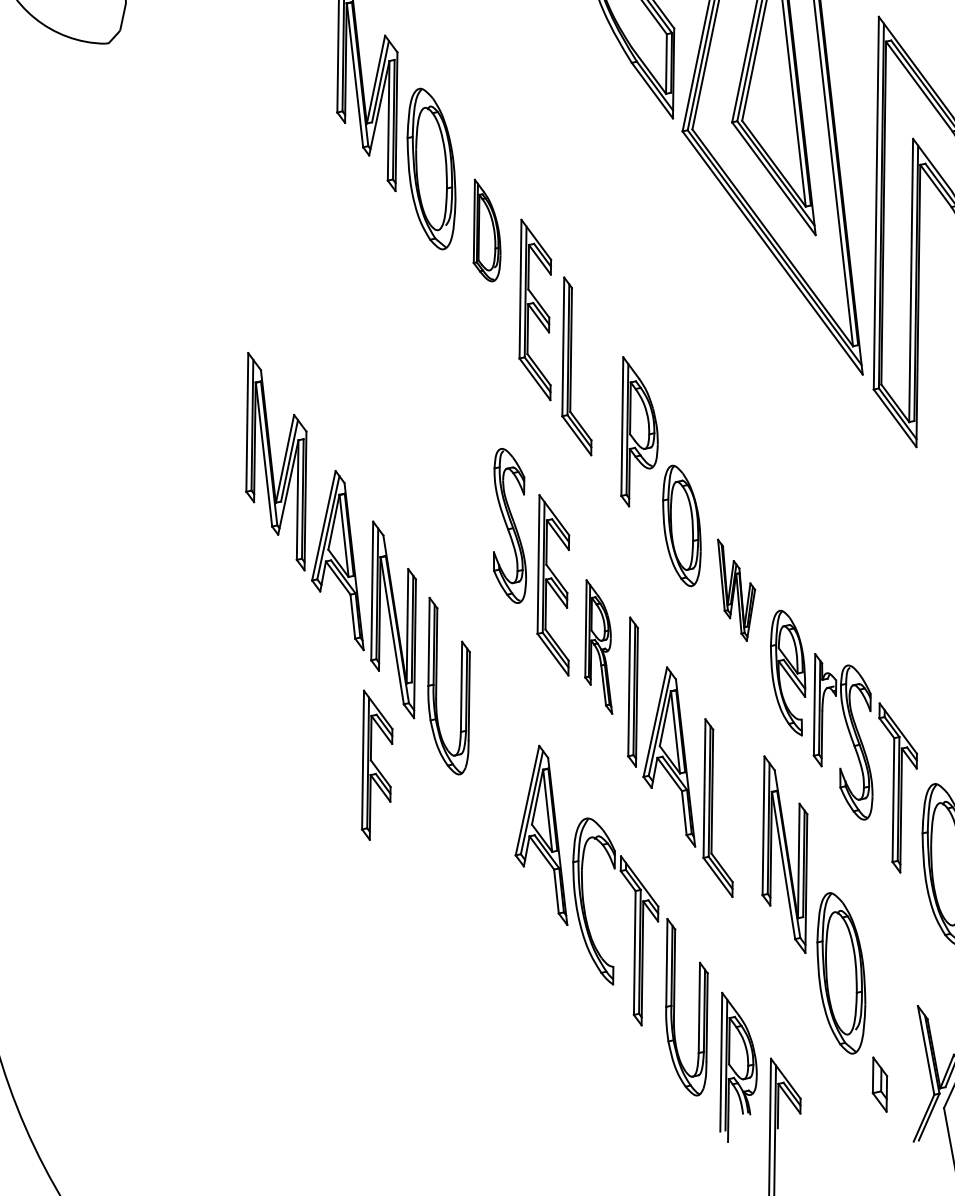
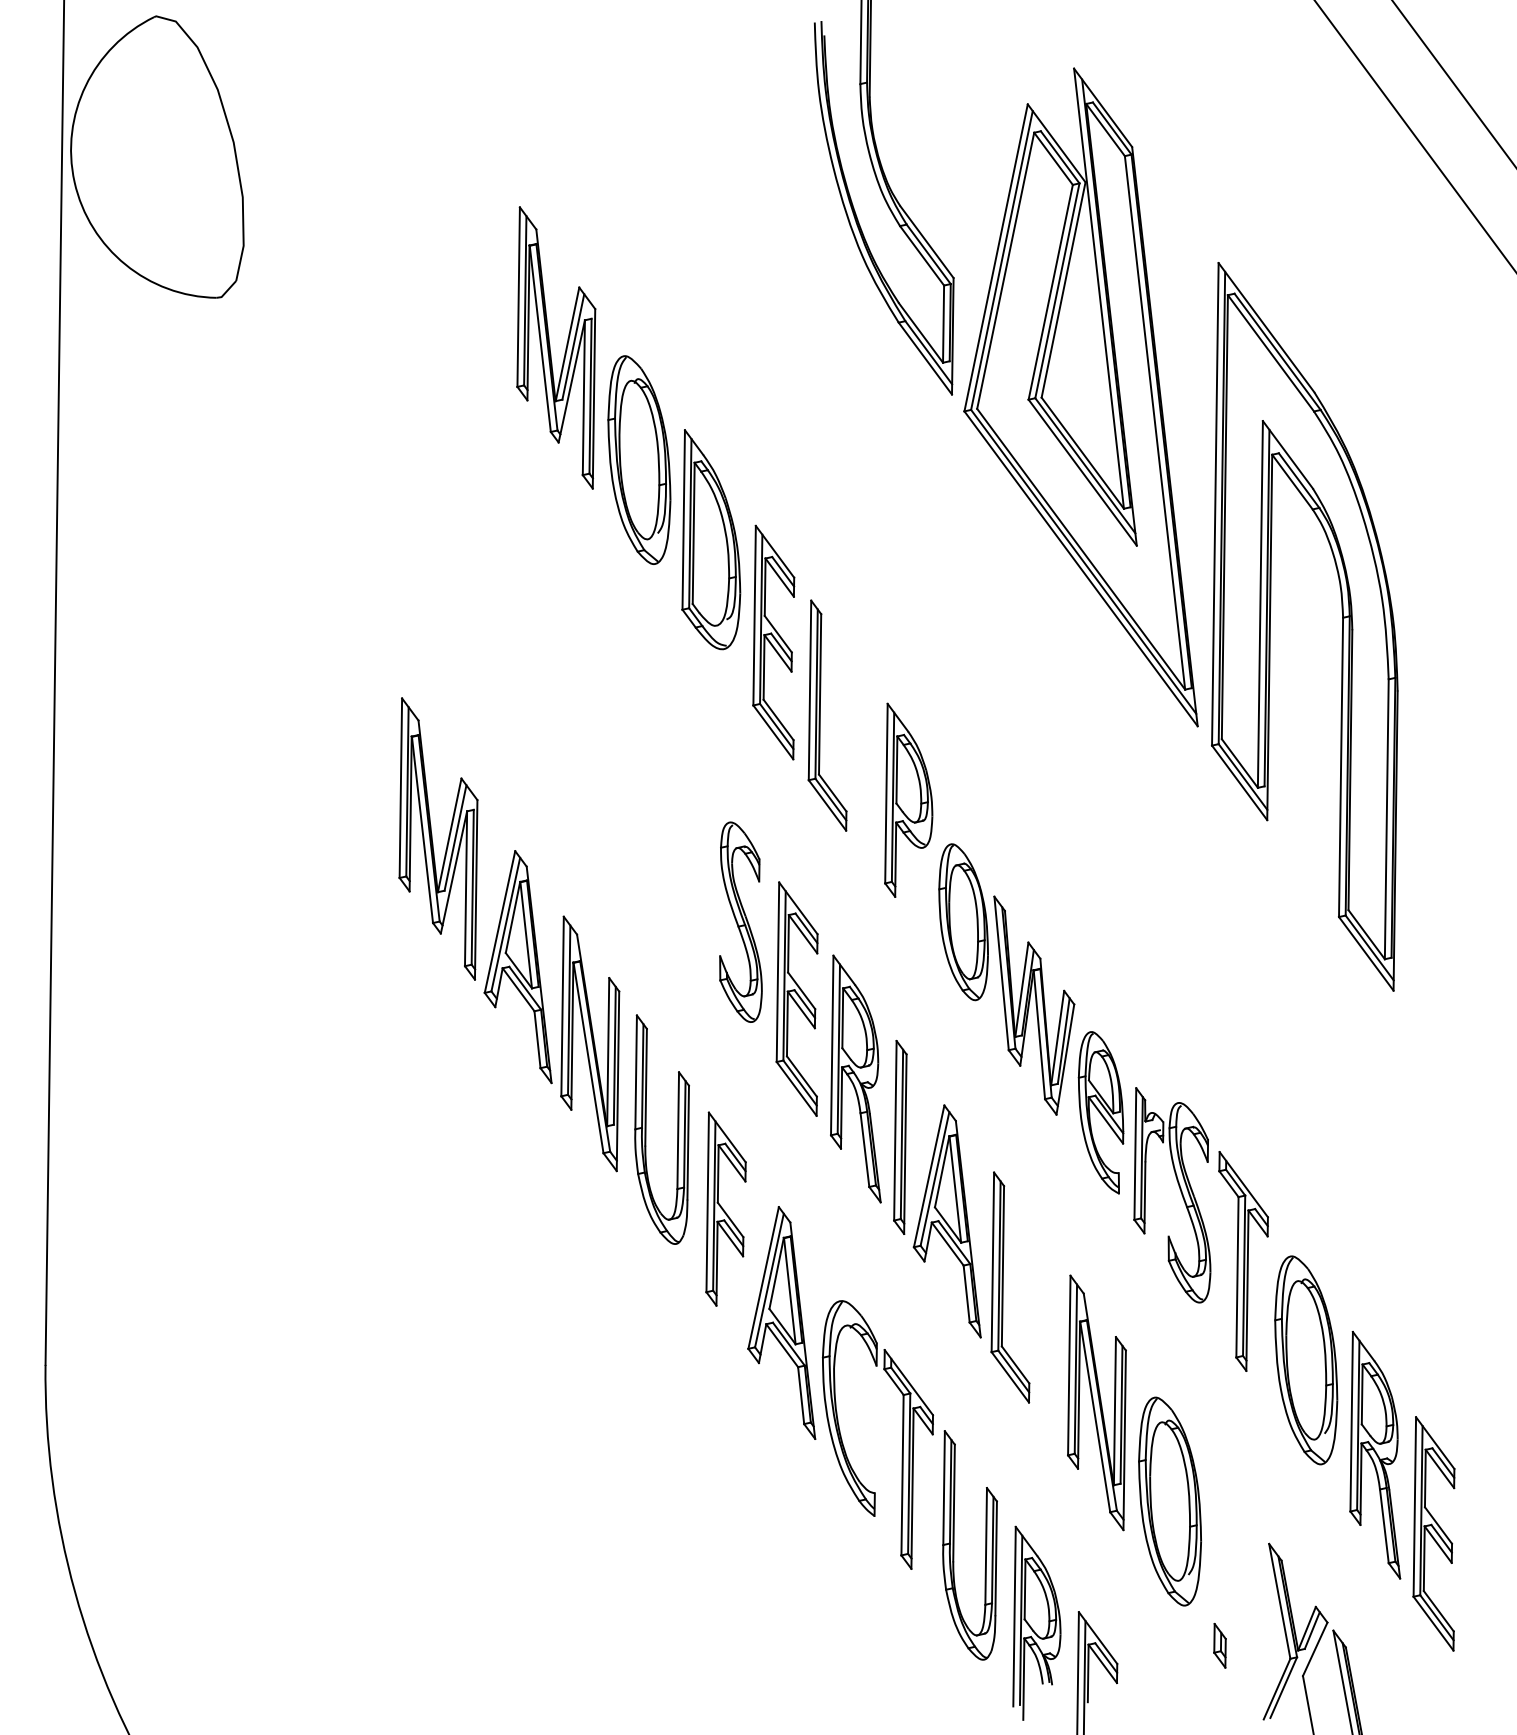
part: (487, 230) -> (711, 539), size x1.67
part: (736, 590) -> (1034, 1005), size x1.67
part: (598, 646) -> (855, 1078), size x1.43
part: (376, 764) -> (725, 1208), moved
part: (784, 854) -> (1096, 1402), moved
part: (879, 1084) -> (1219, 1645), size x0.62

